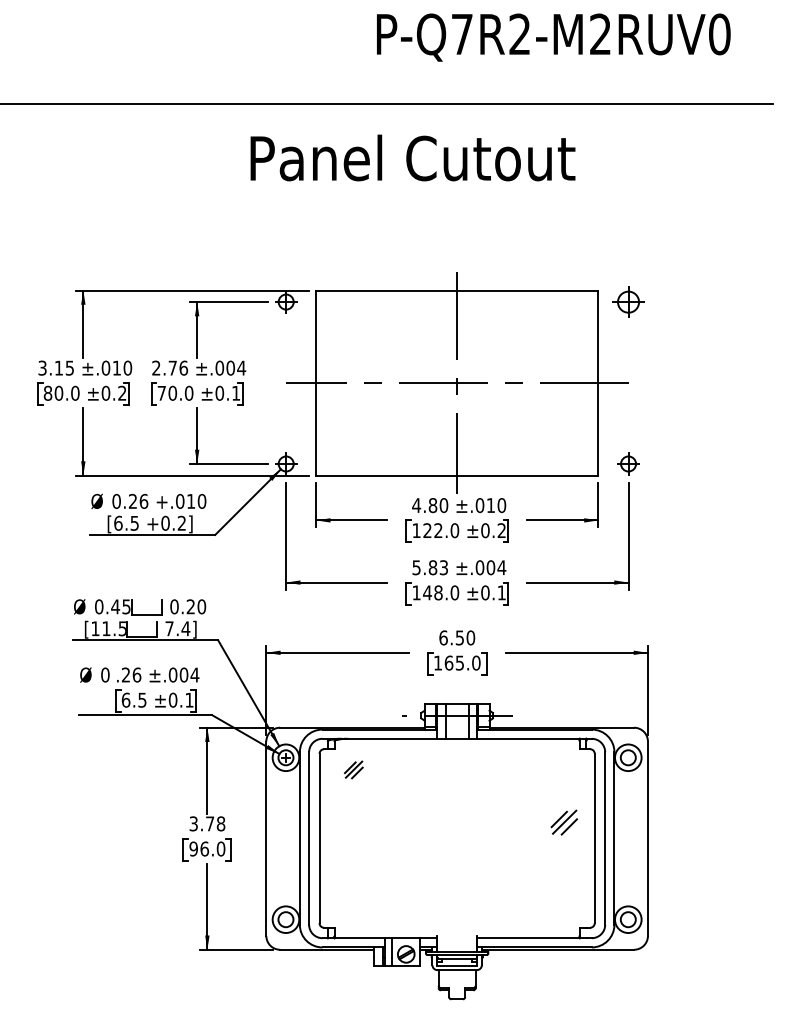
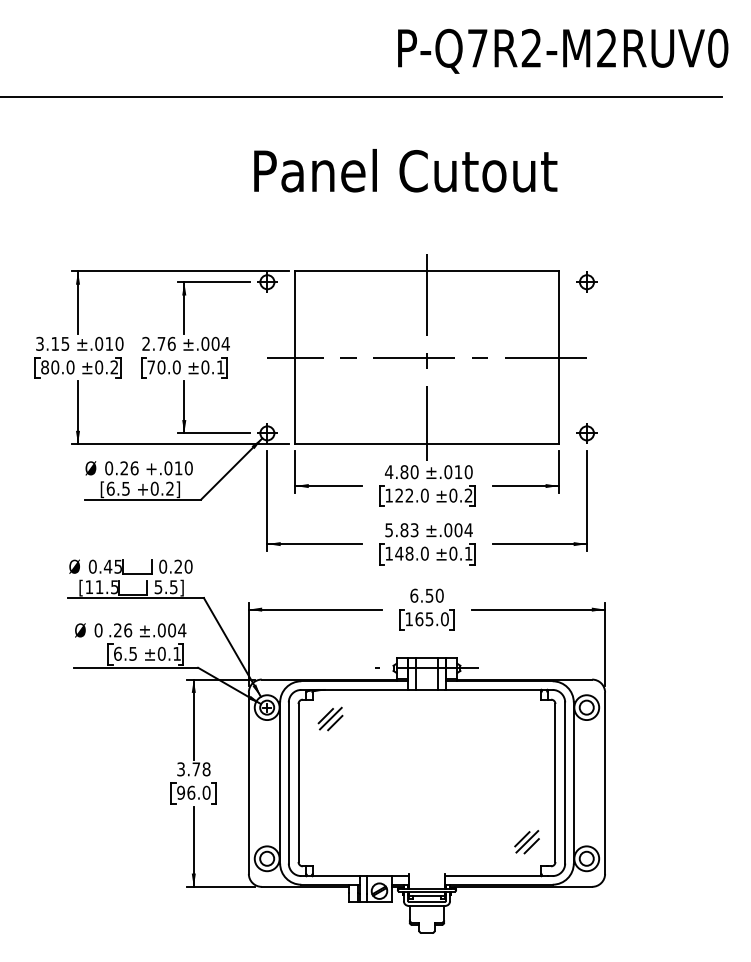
text: (554, 36) -> (563, 50), moved
text: (412, 157) -> (405, 170), moved
part: (628, 301) -> (586, 281), size x0.71
text: (177, 629) -> (165, 587), 7.4] -> 5.5]
part: (353, 769) -> (330, 718), size x1.43
part: (563, 822) -> (526, 842), moved

